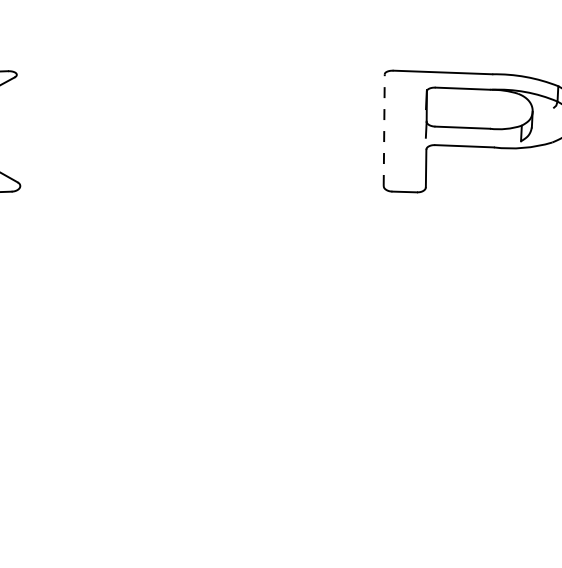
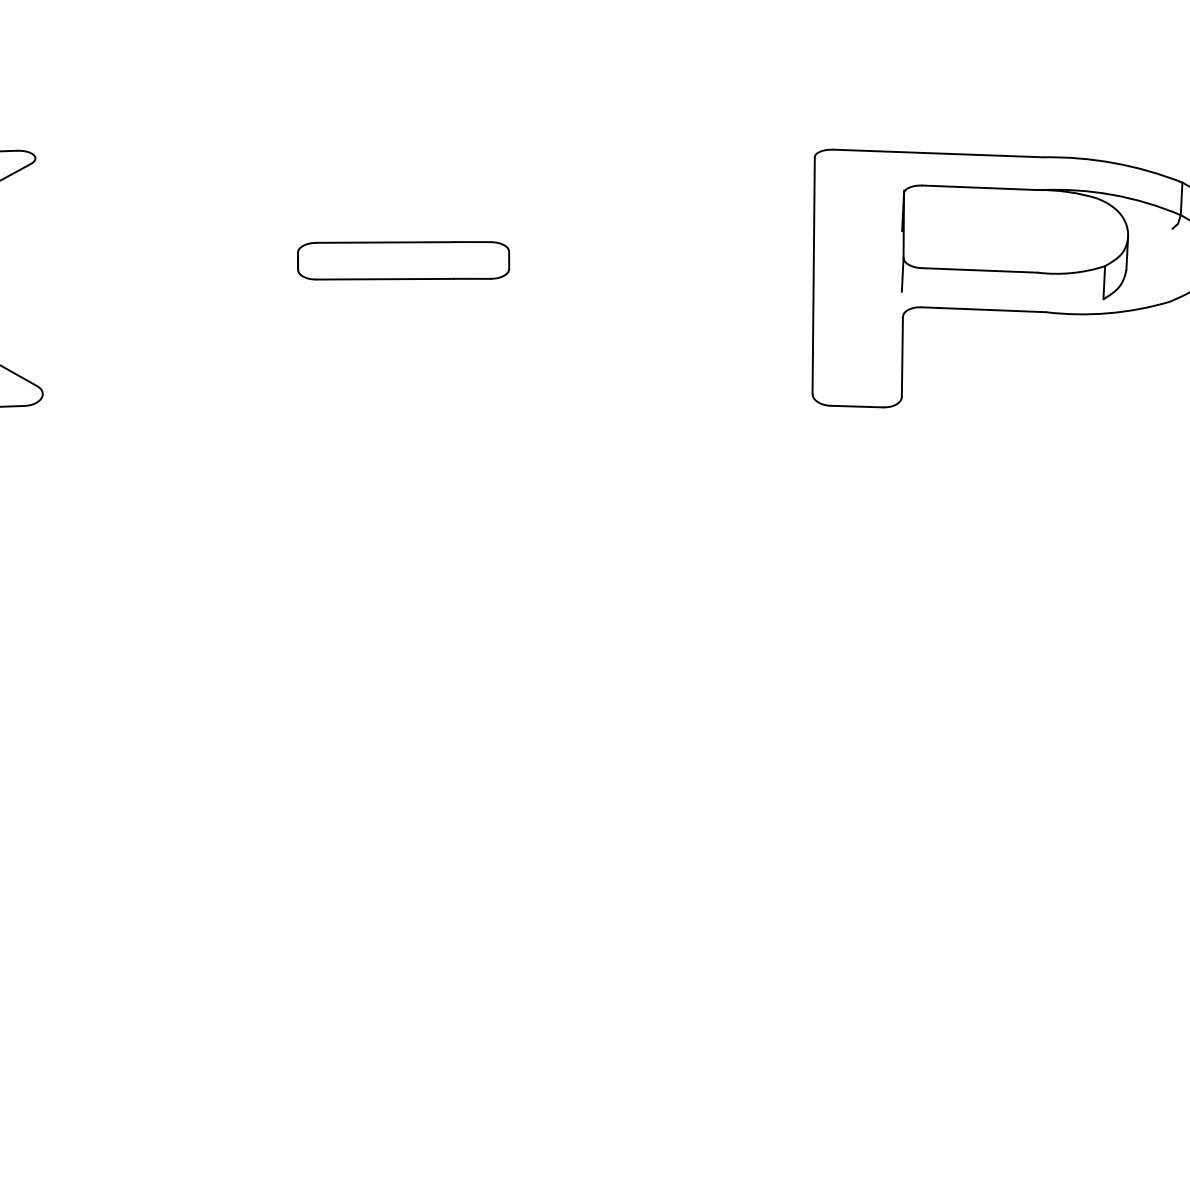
part: (190, 122) -> (403, 259), added
line: (384, 130) -> (814, 276), dashed -> solid

